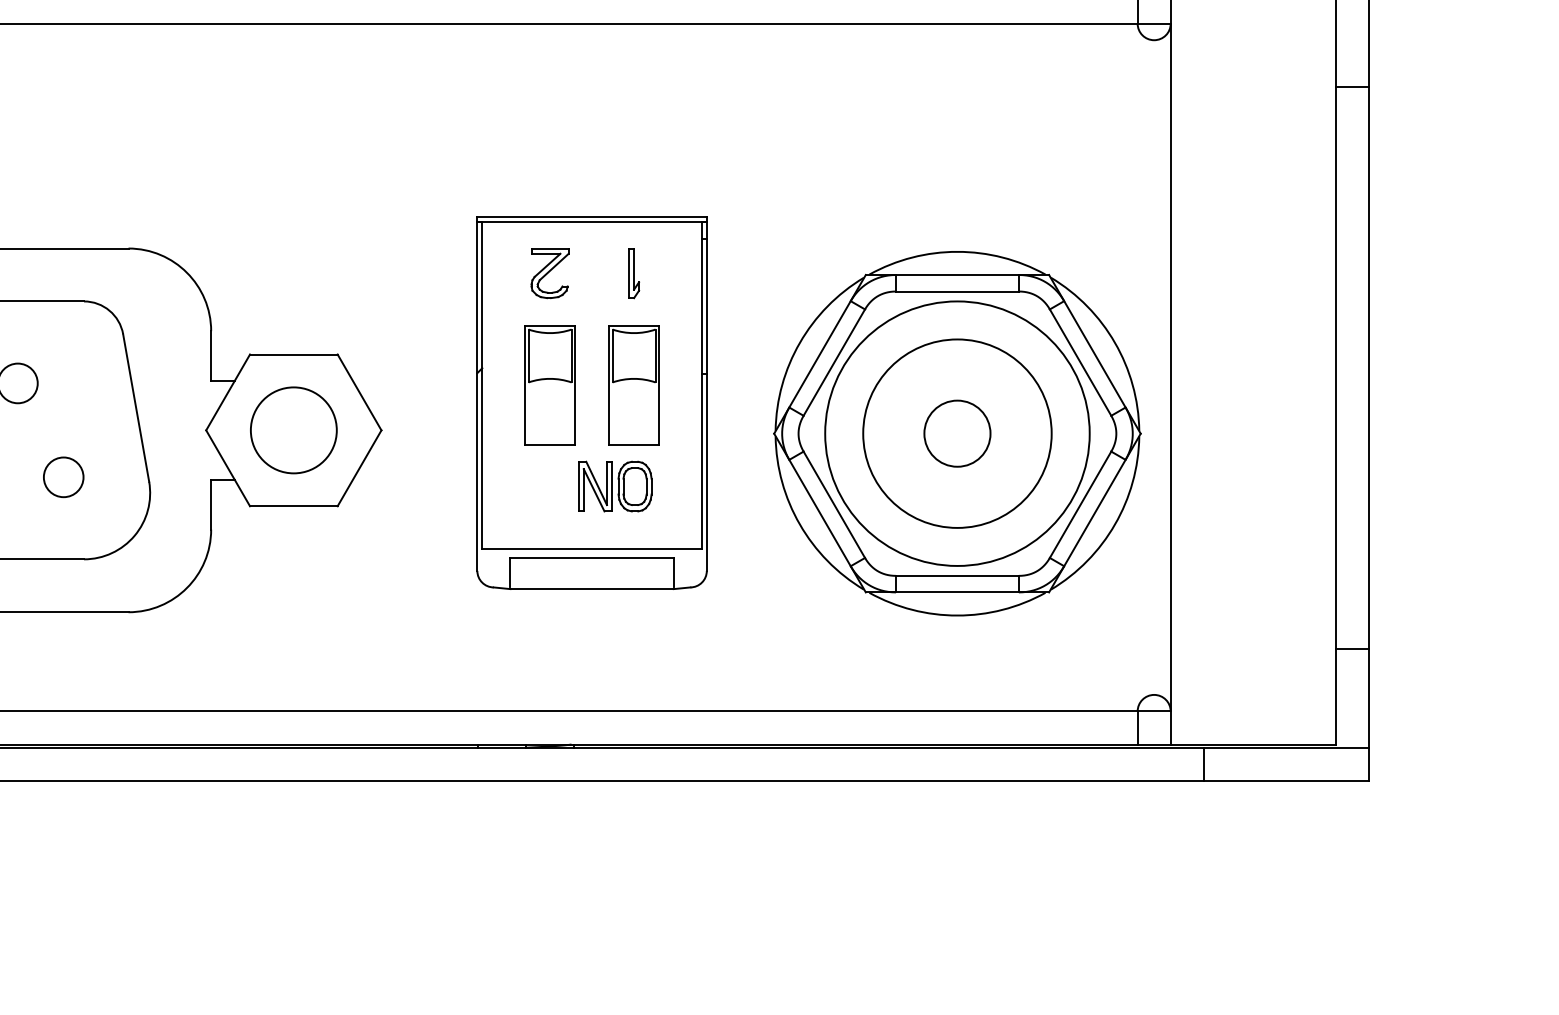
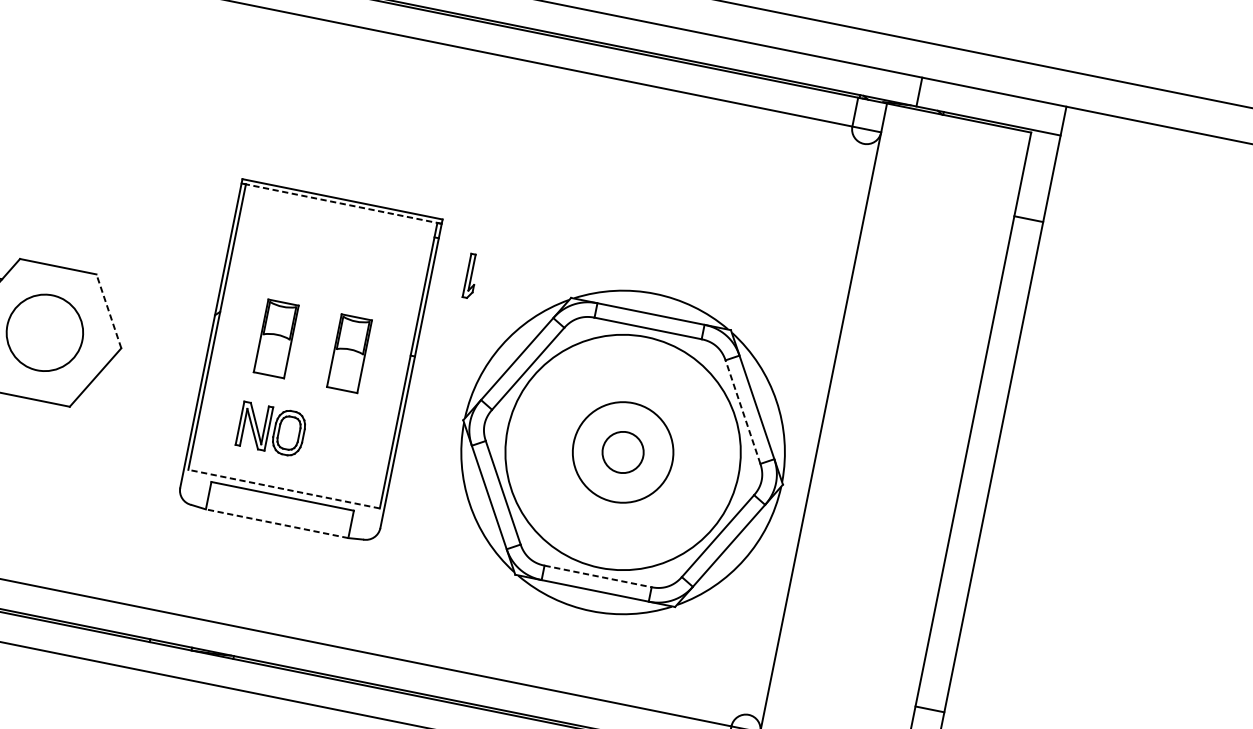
line: (592, 222) -> (341, 204), solid -> dashed
part: (549, 273) -> (295, 241), removed
part: (634, 273) -> (471, 276), moved
line: (1080, 362) -> (742, 412), solid -> dashed
part: (549, 385) -> (275, 338), size x0.7
part: (633, 385) -> (349, 353), size x0.7
line: (359, 392) -> (108, 311), solid -> dashed
circle: (957, 433) -> (623, 452), size x0.6
circle: (957, 433) -> (623, 452), size x0.7
part: (615, 486) -> (271, 429), moved
line: (592, 549) -> (284, 489), solid -> dashed
line: (957, 575) -> (598, 576), solid -> dashed
line: (592, 589) -> (277, 524), solid -> dashed

